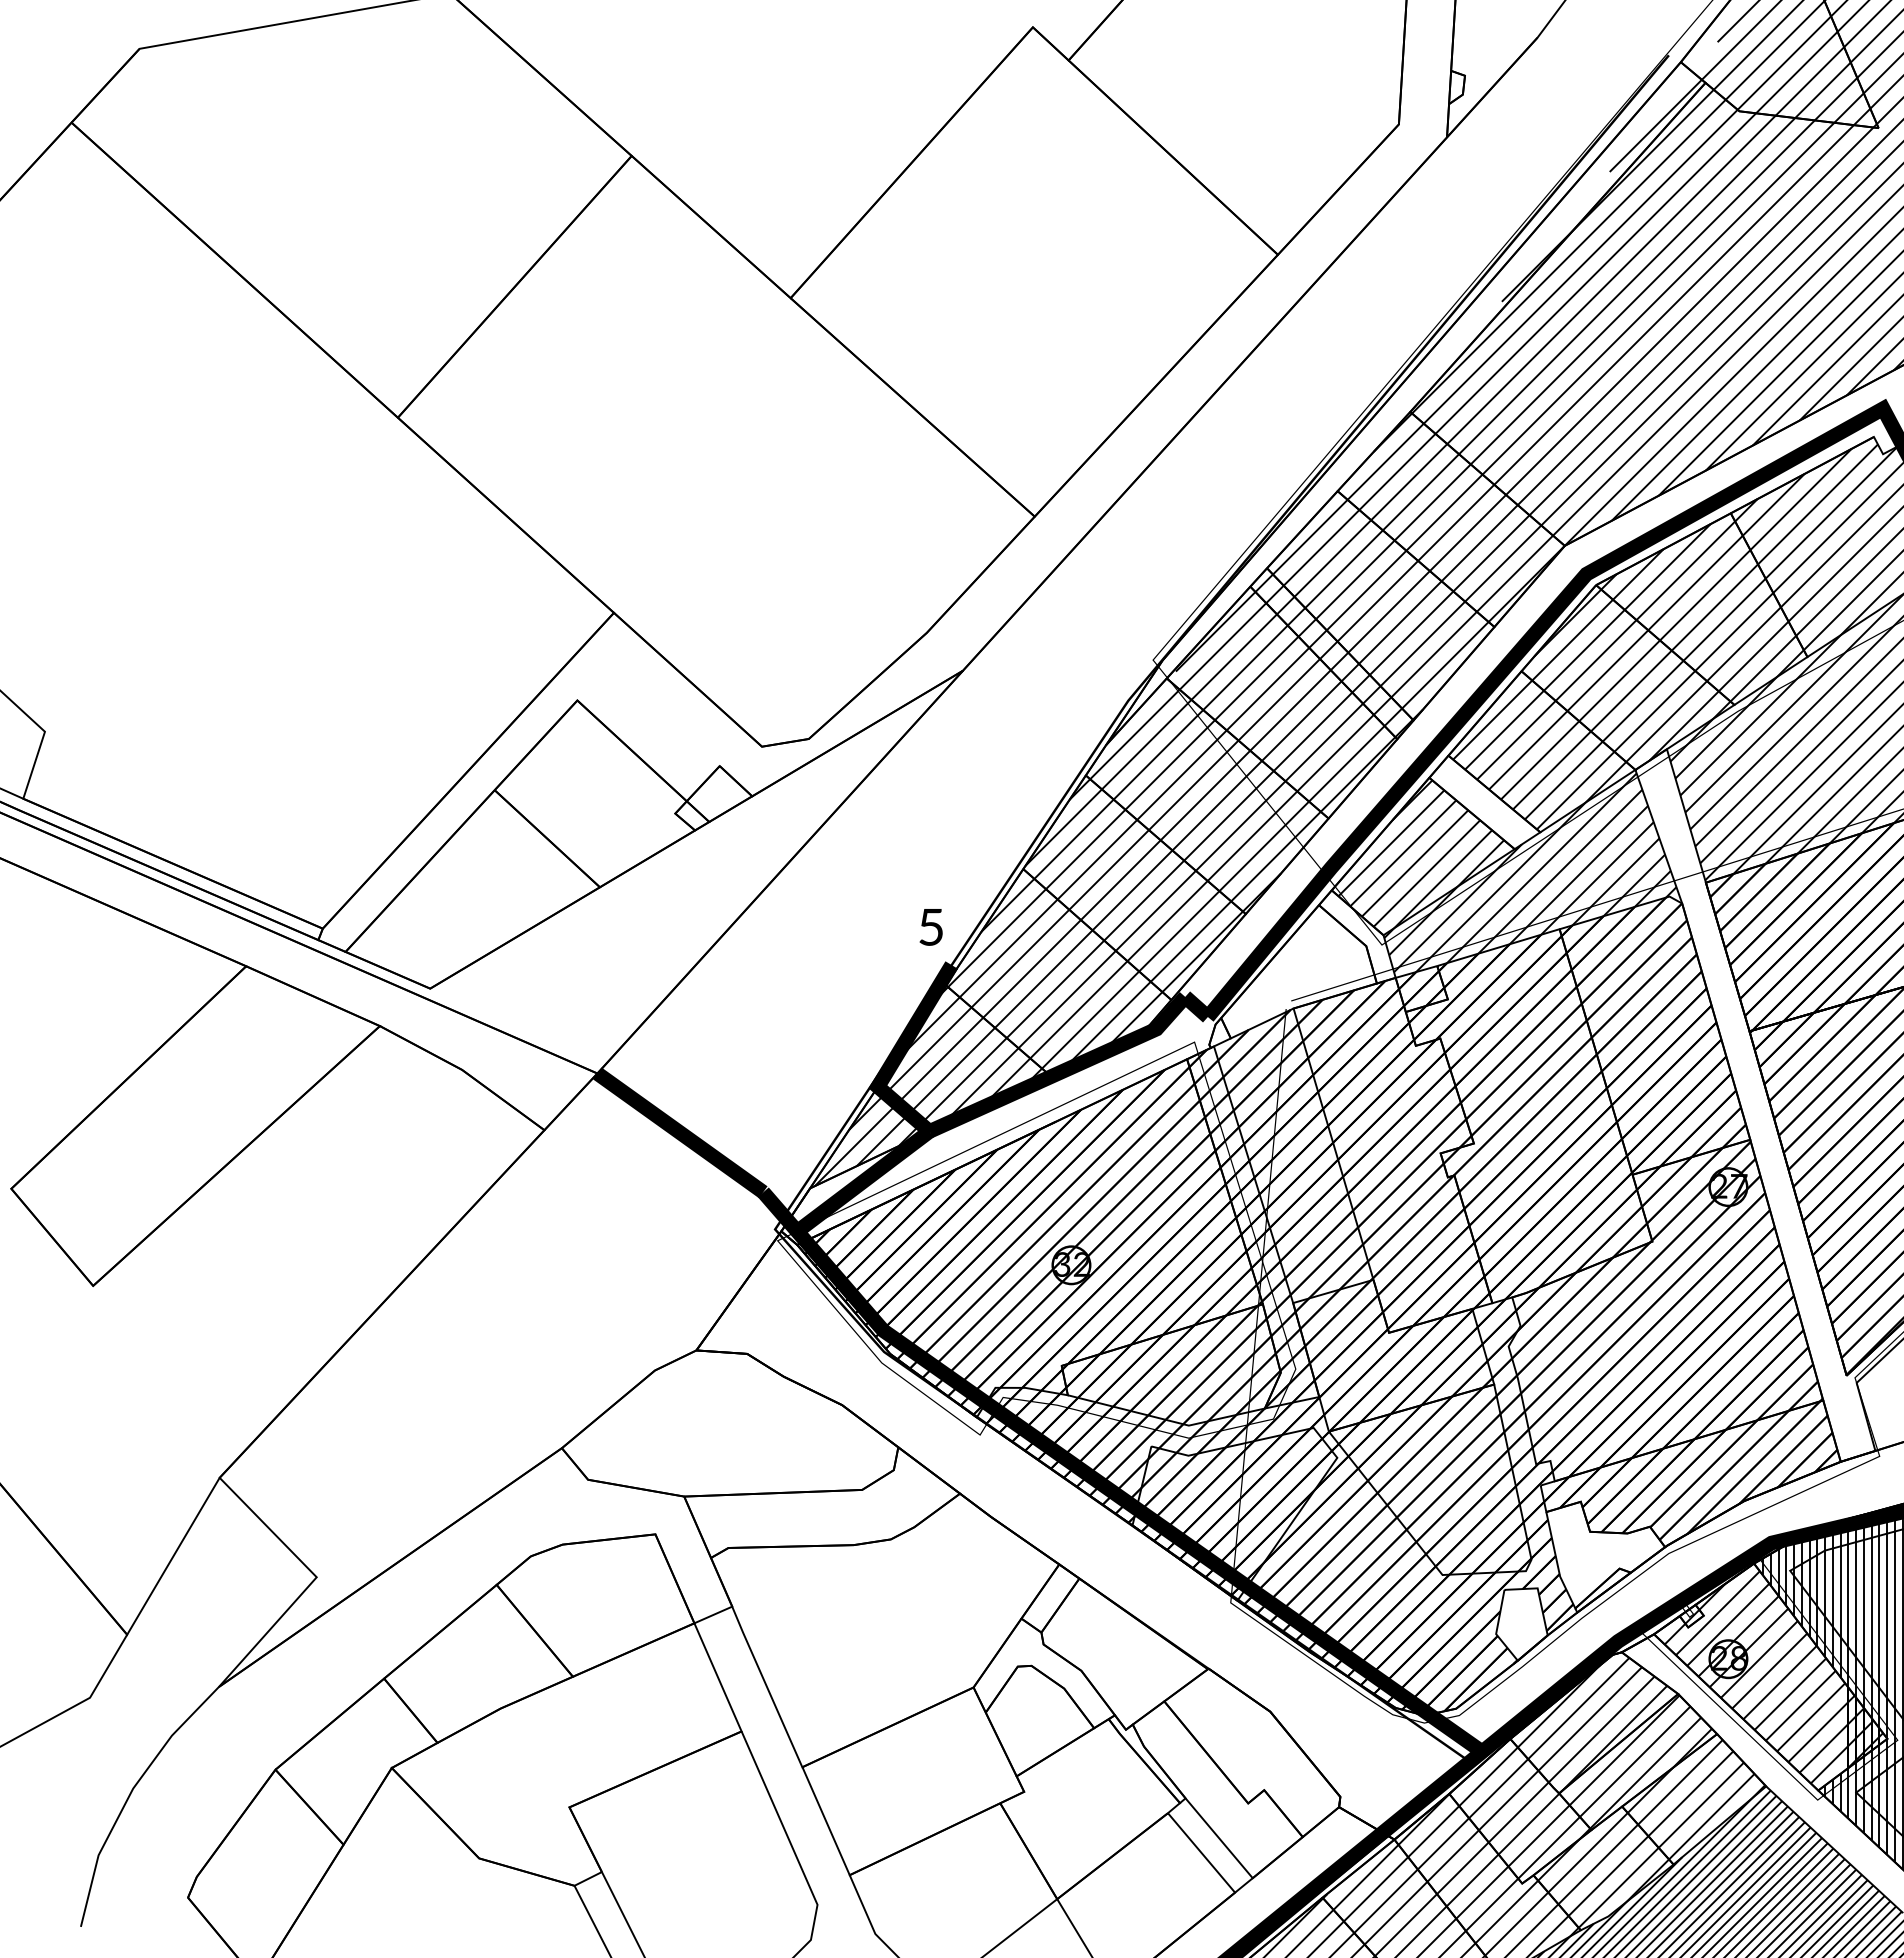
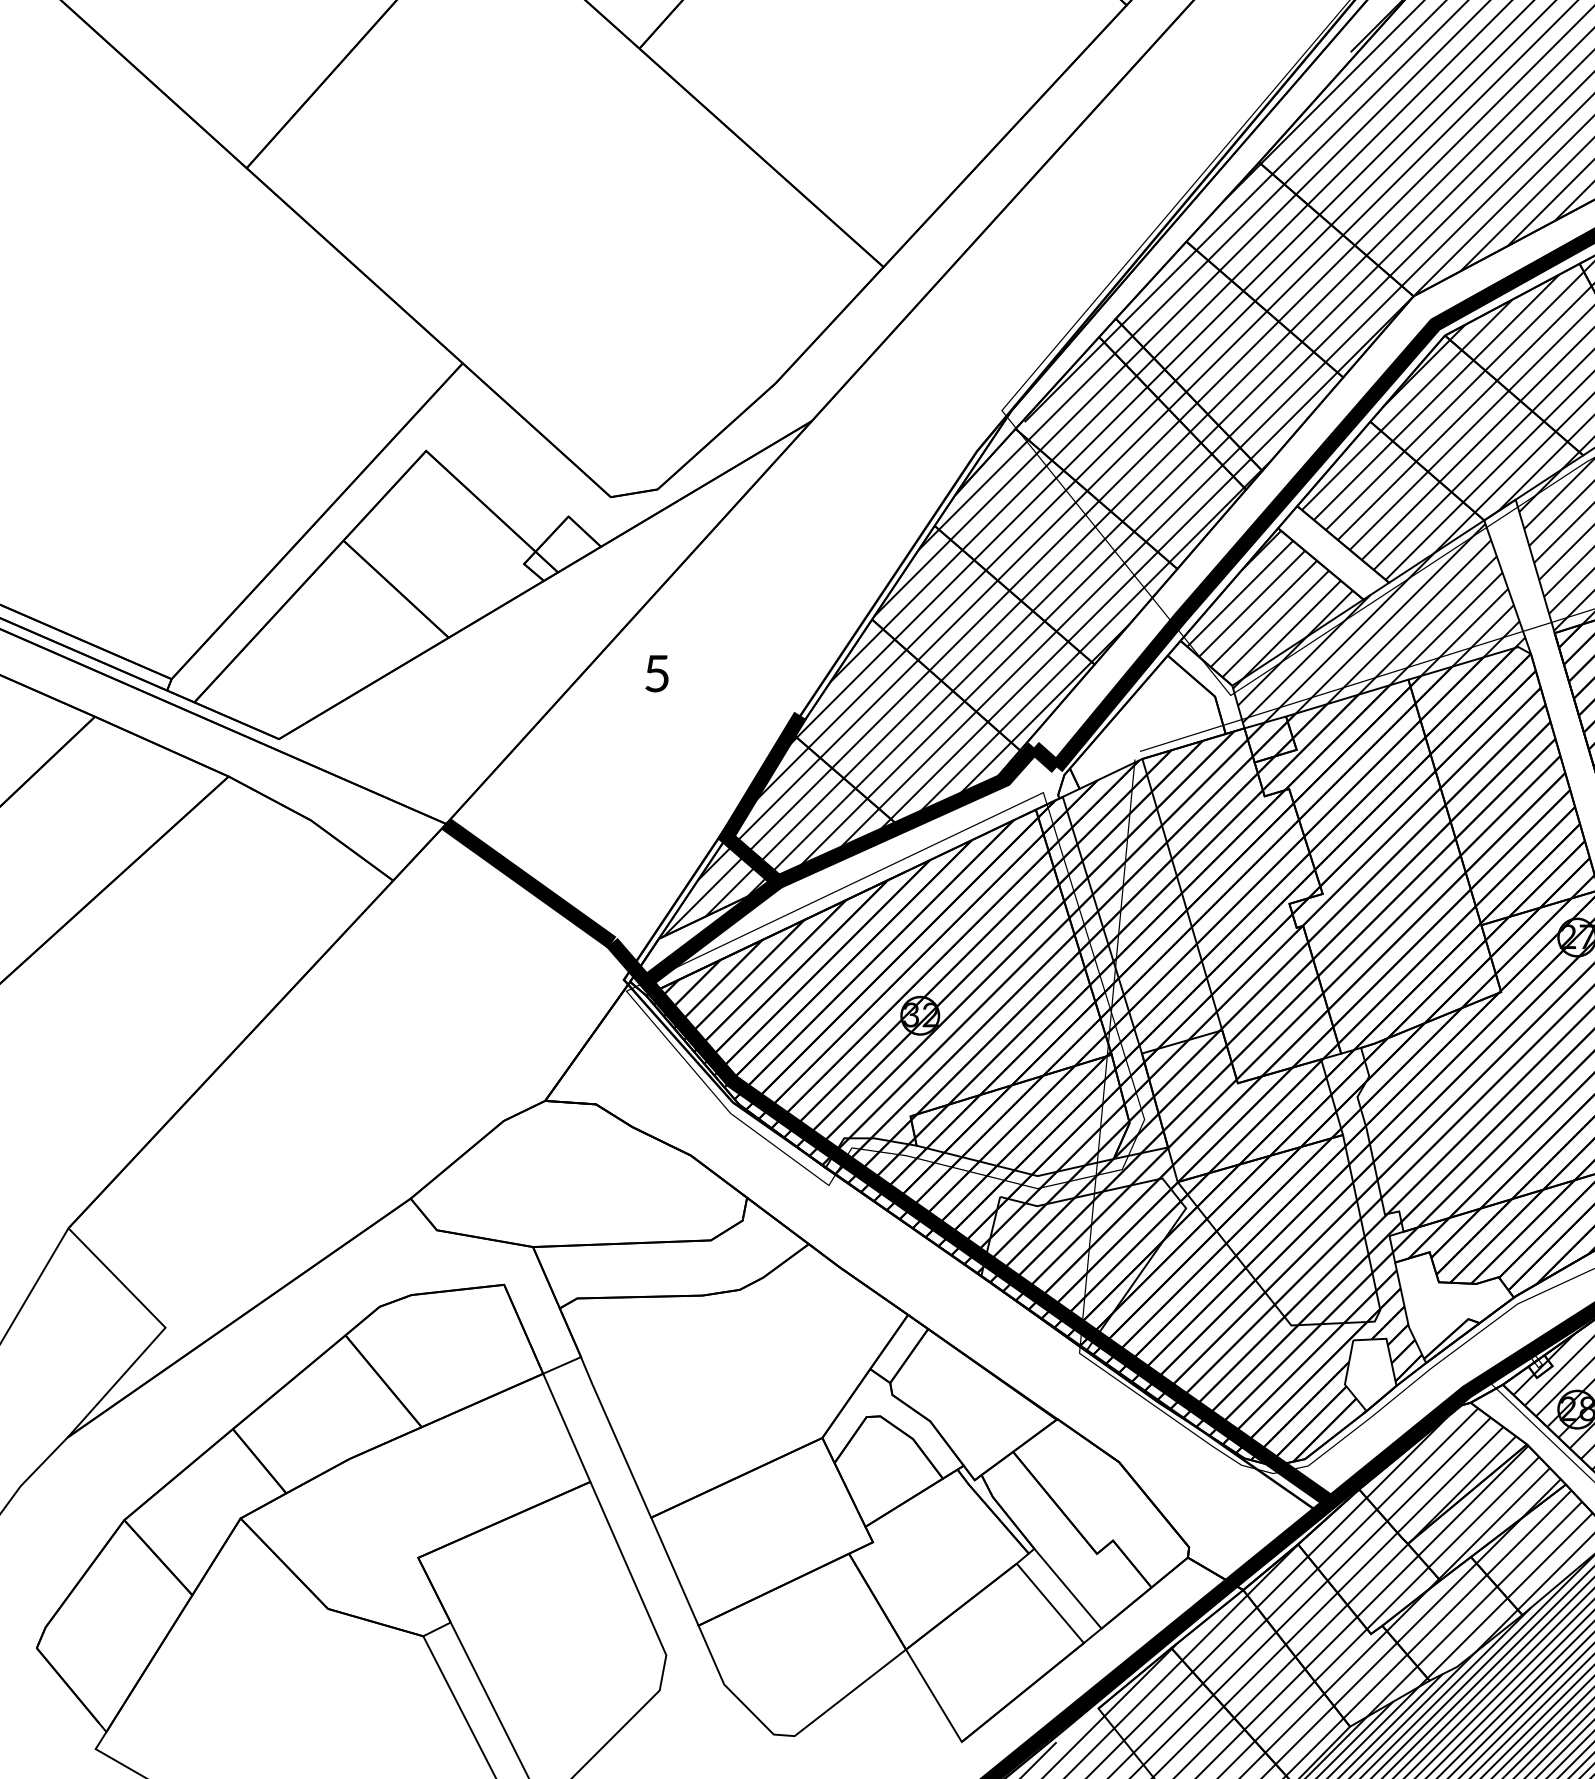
text: (930, 927) -> (656, 673), moved

